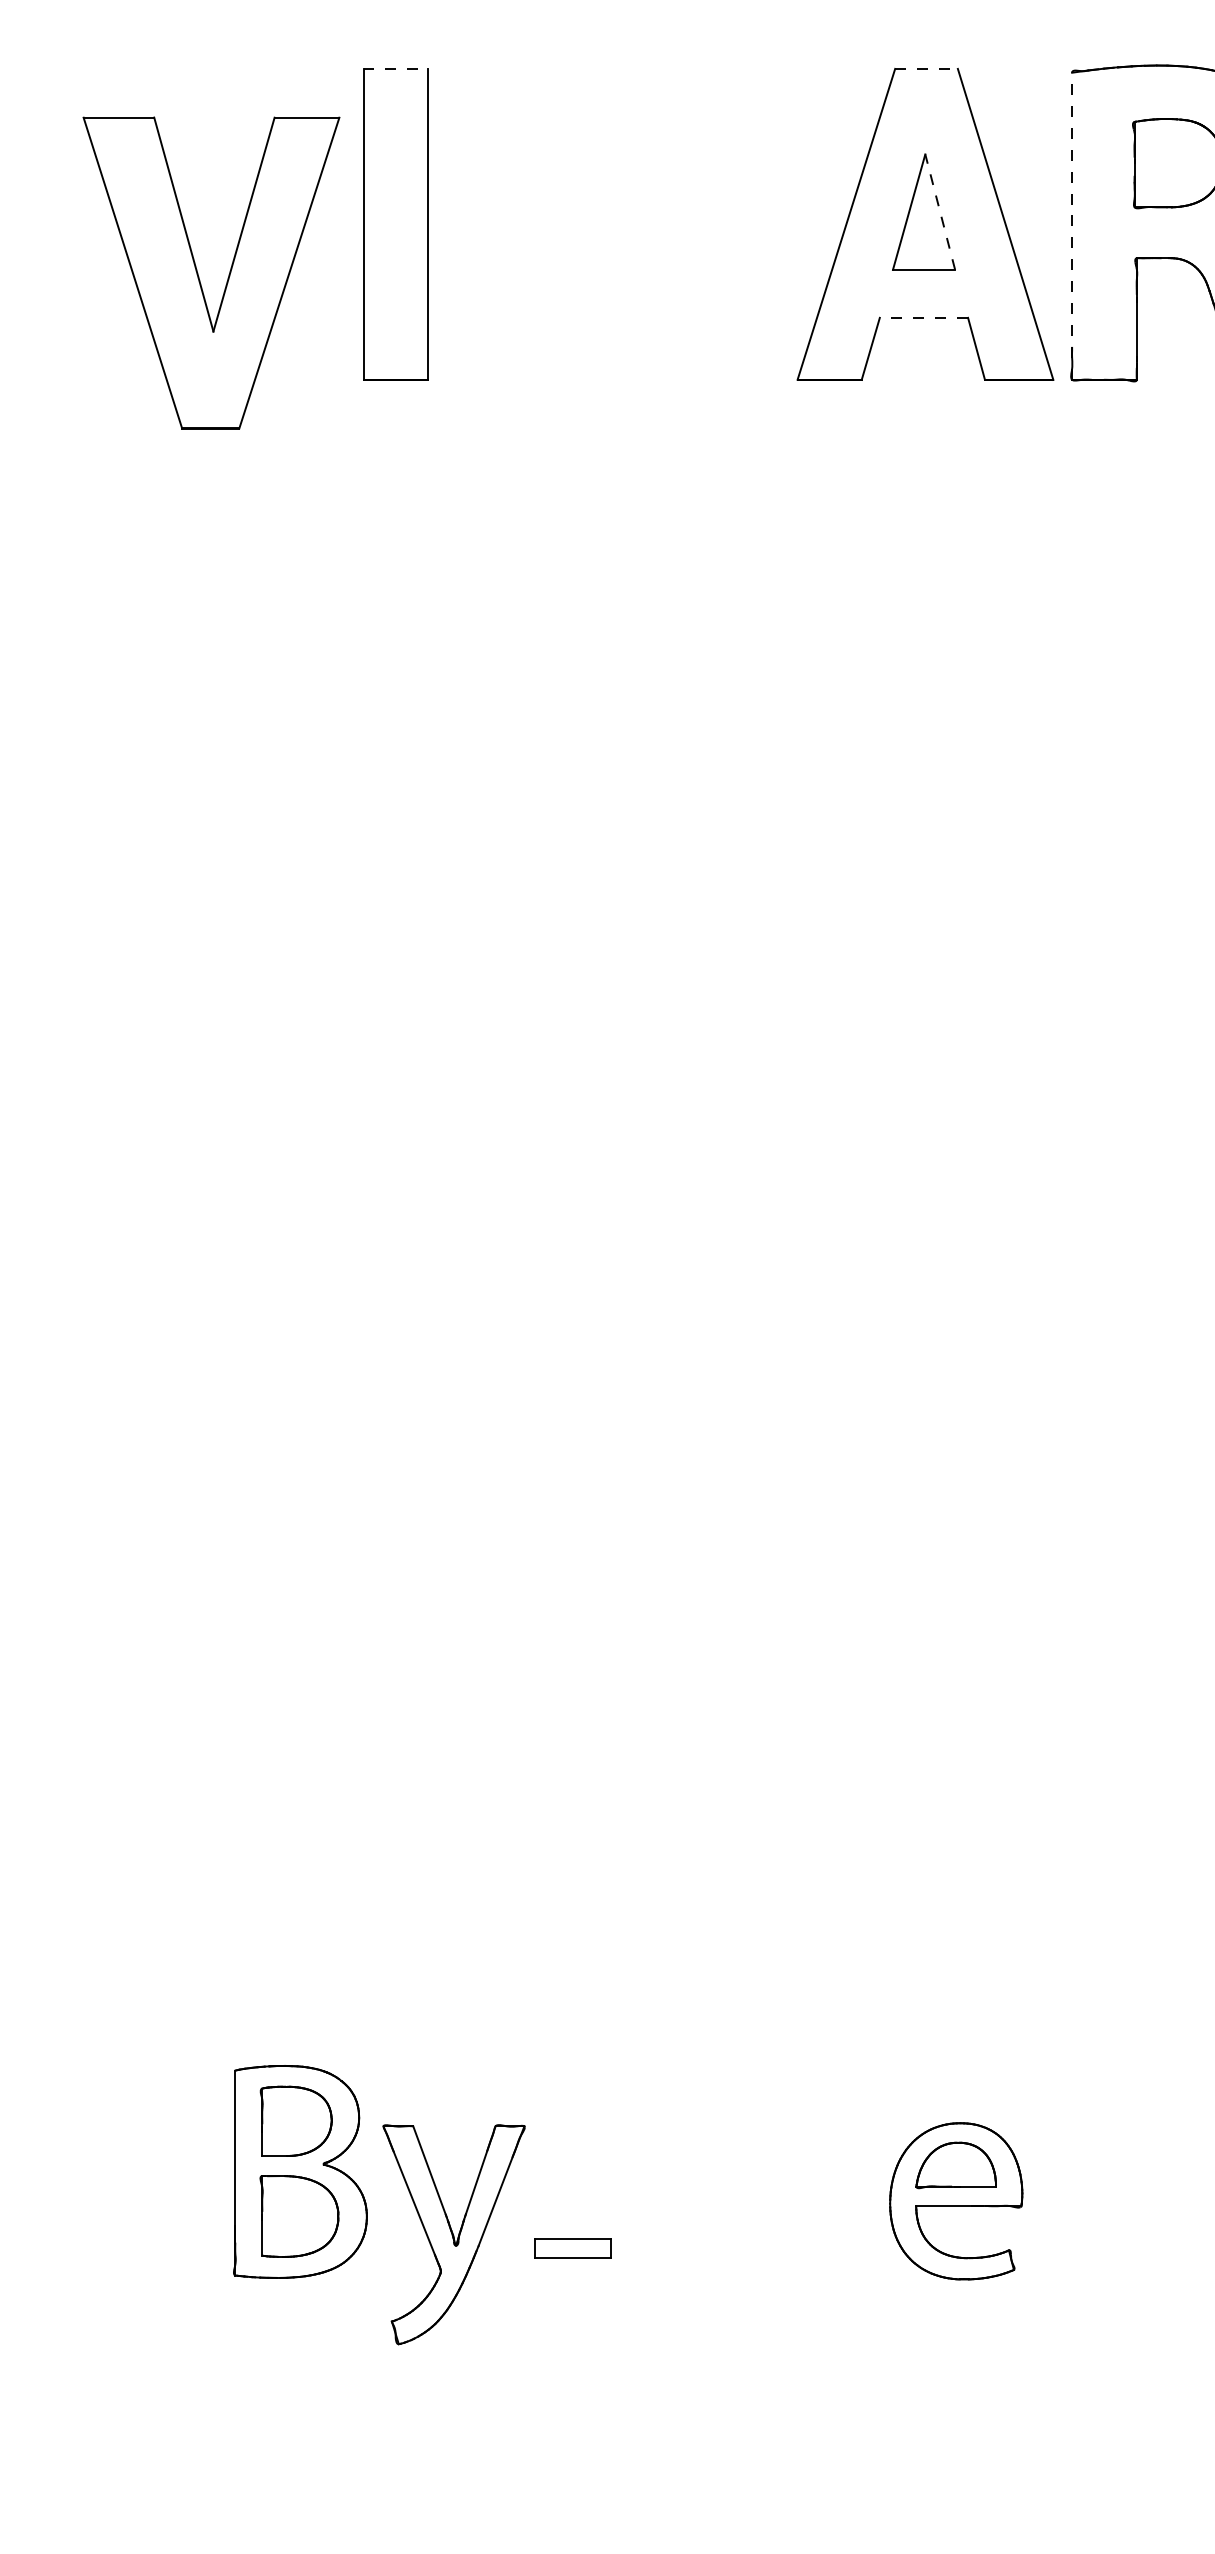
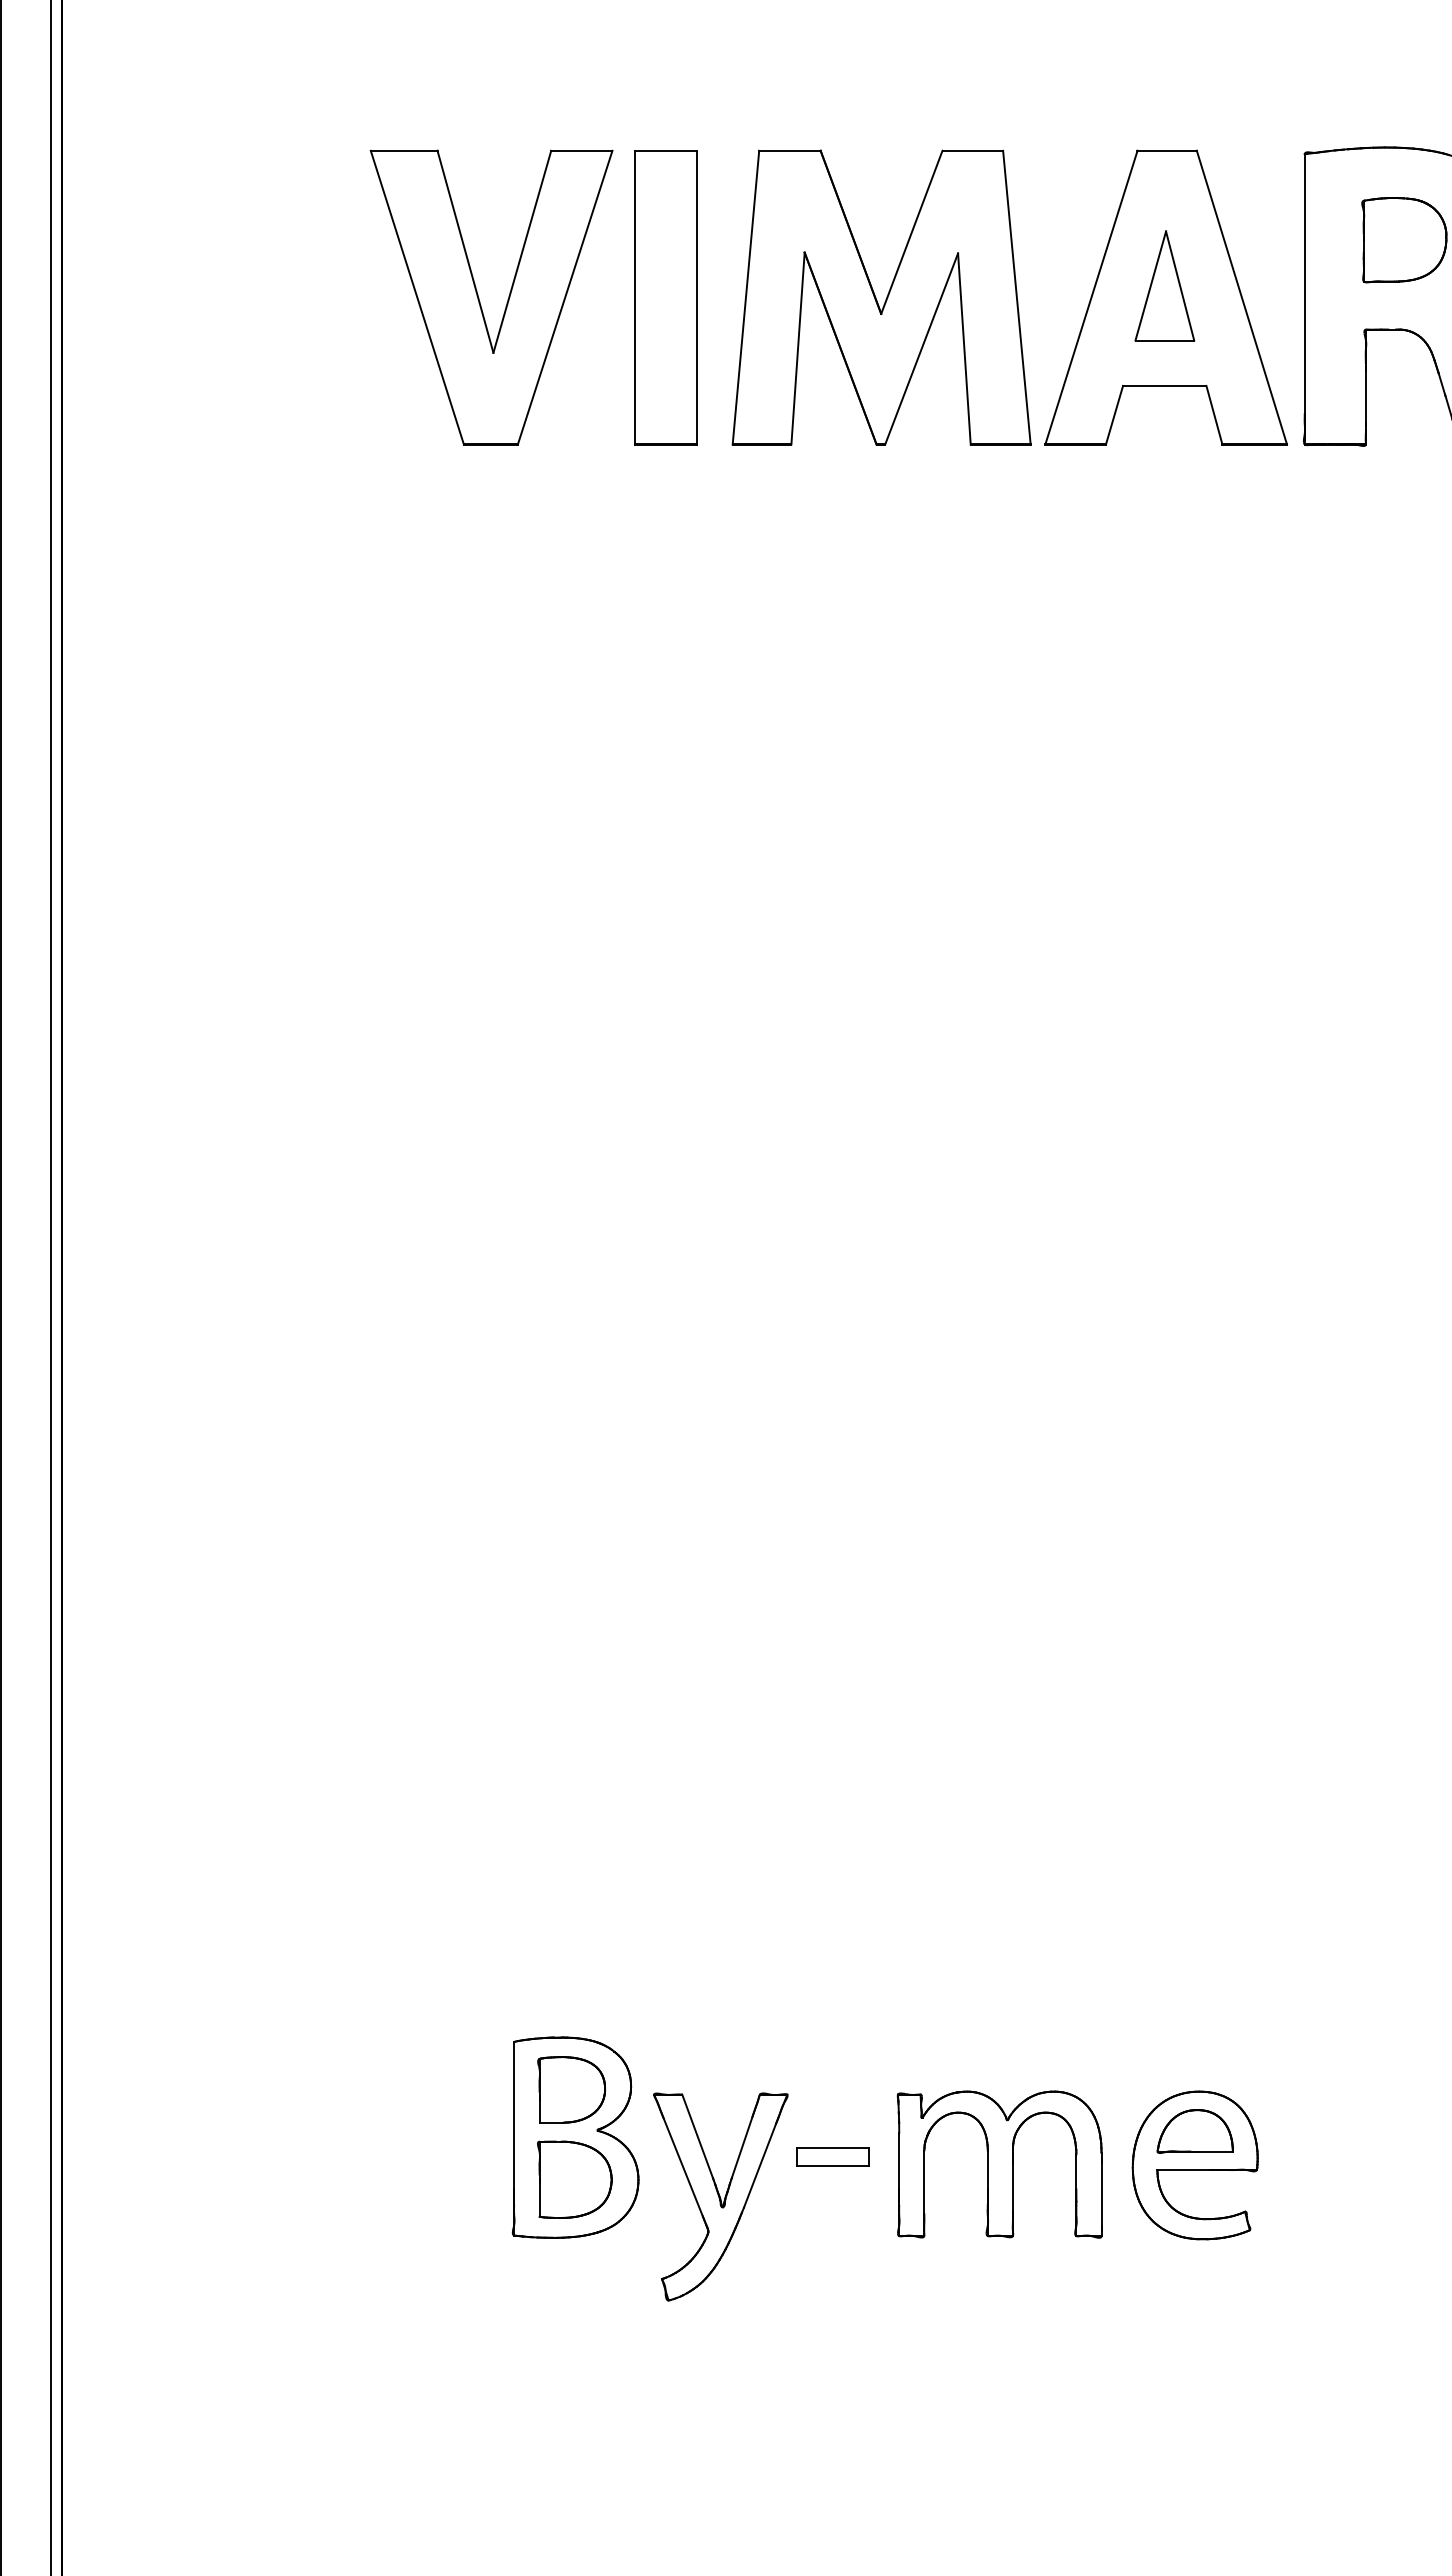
line: (395, 68) -> (665, 150), dashed -> solid
line: (926, 68) -> (1167, 150), dashed -> solid
line: (940, 211) -> (1180, 285), dashed -> solid
part: (624, 224) -> (881, 297), added
line: (1071, 225) -> (1304, 298), dashed -> solid
part: (199, 277) -> (480, 301), moved
line: (923, 317) -> (1164, 385), dashed -> solid
part: (749, 2200) -> (999, 2164), added
part: (572, 2247) -> (832, 2156), moved

